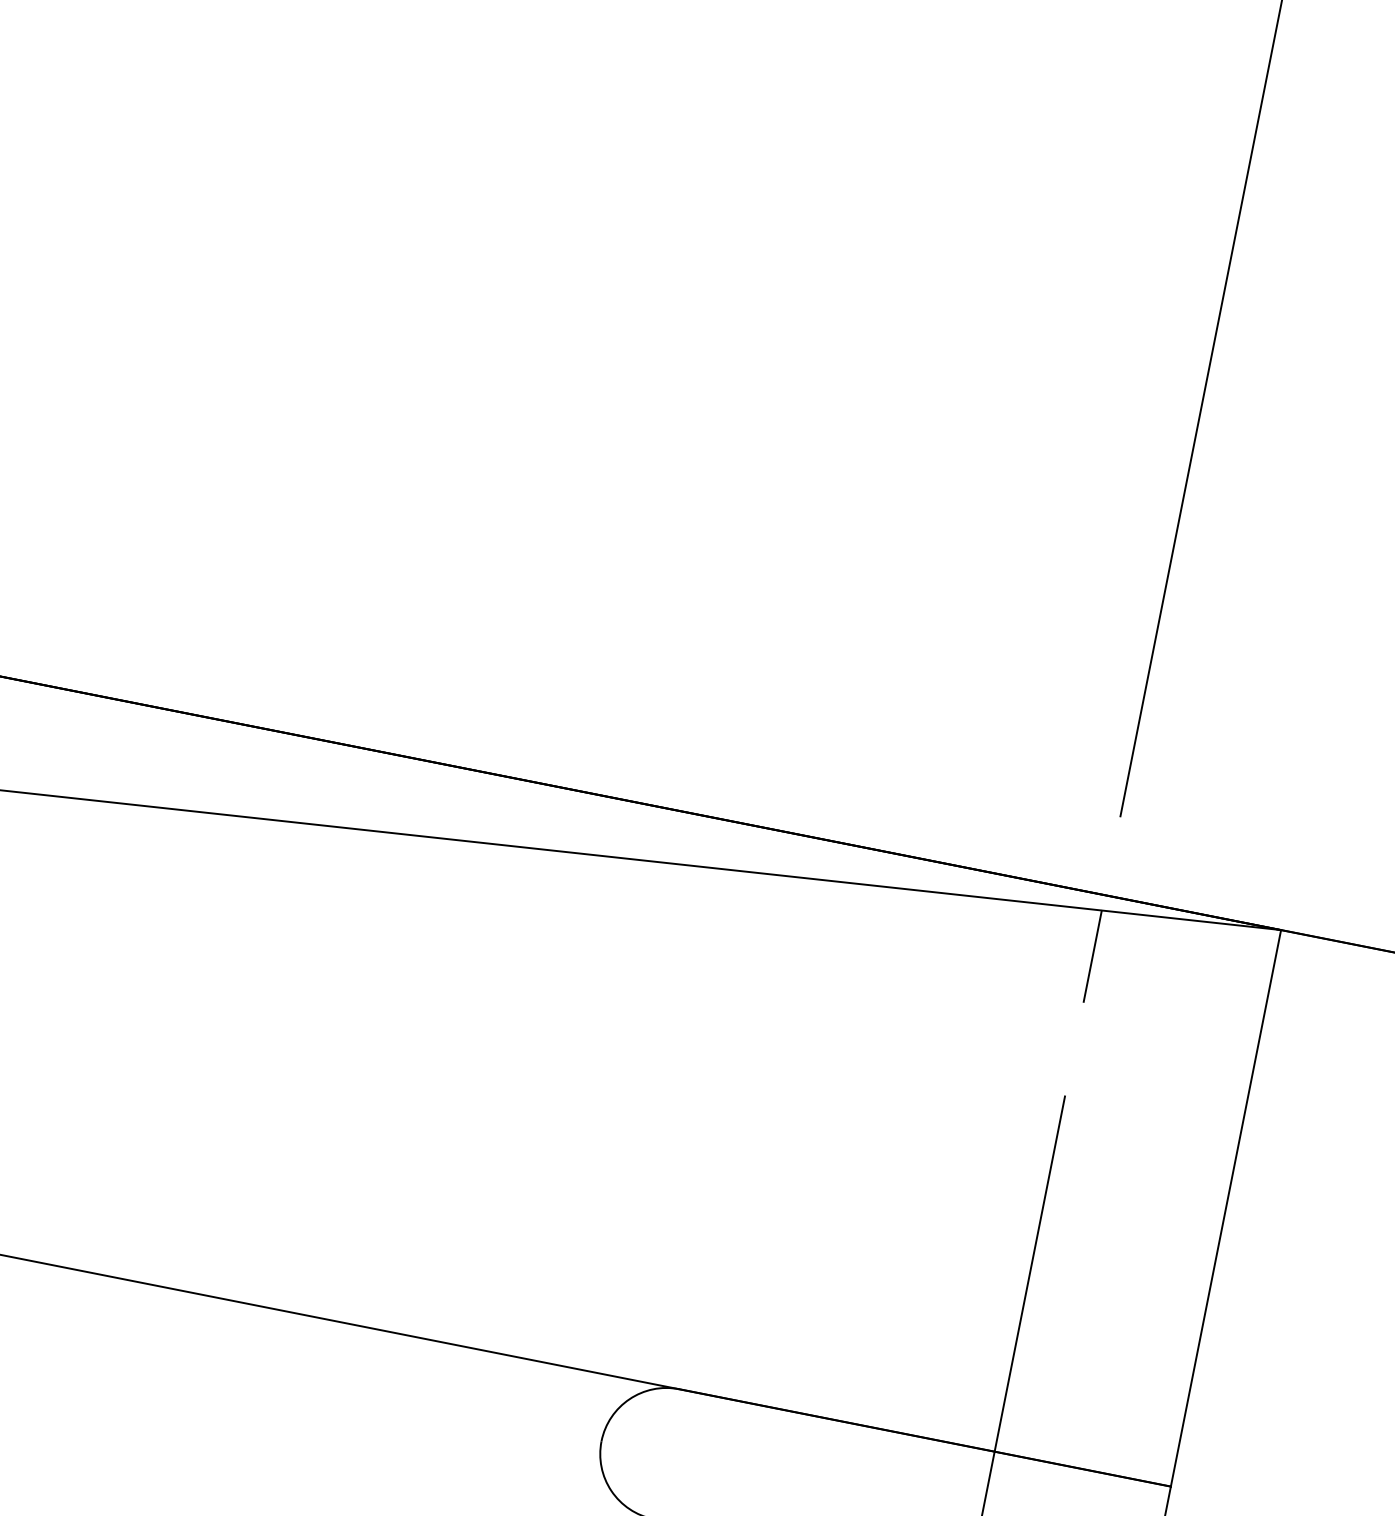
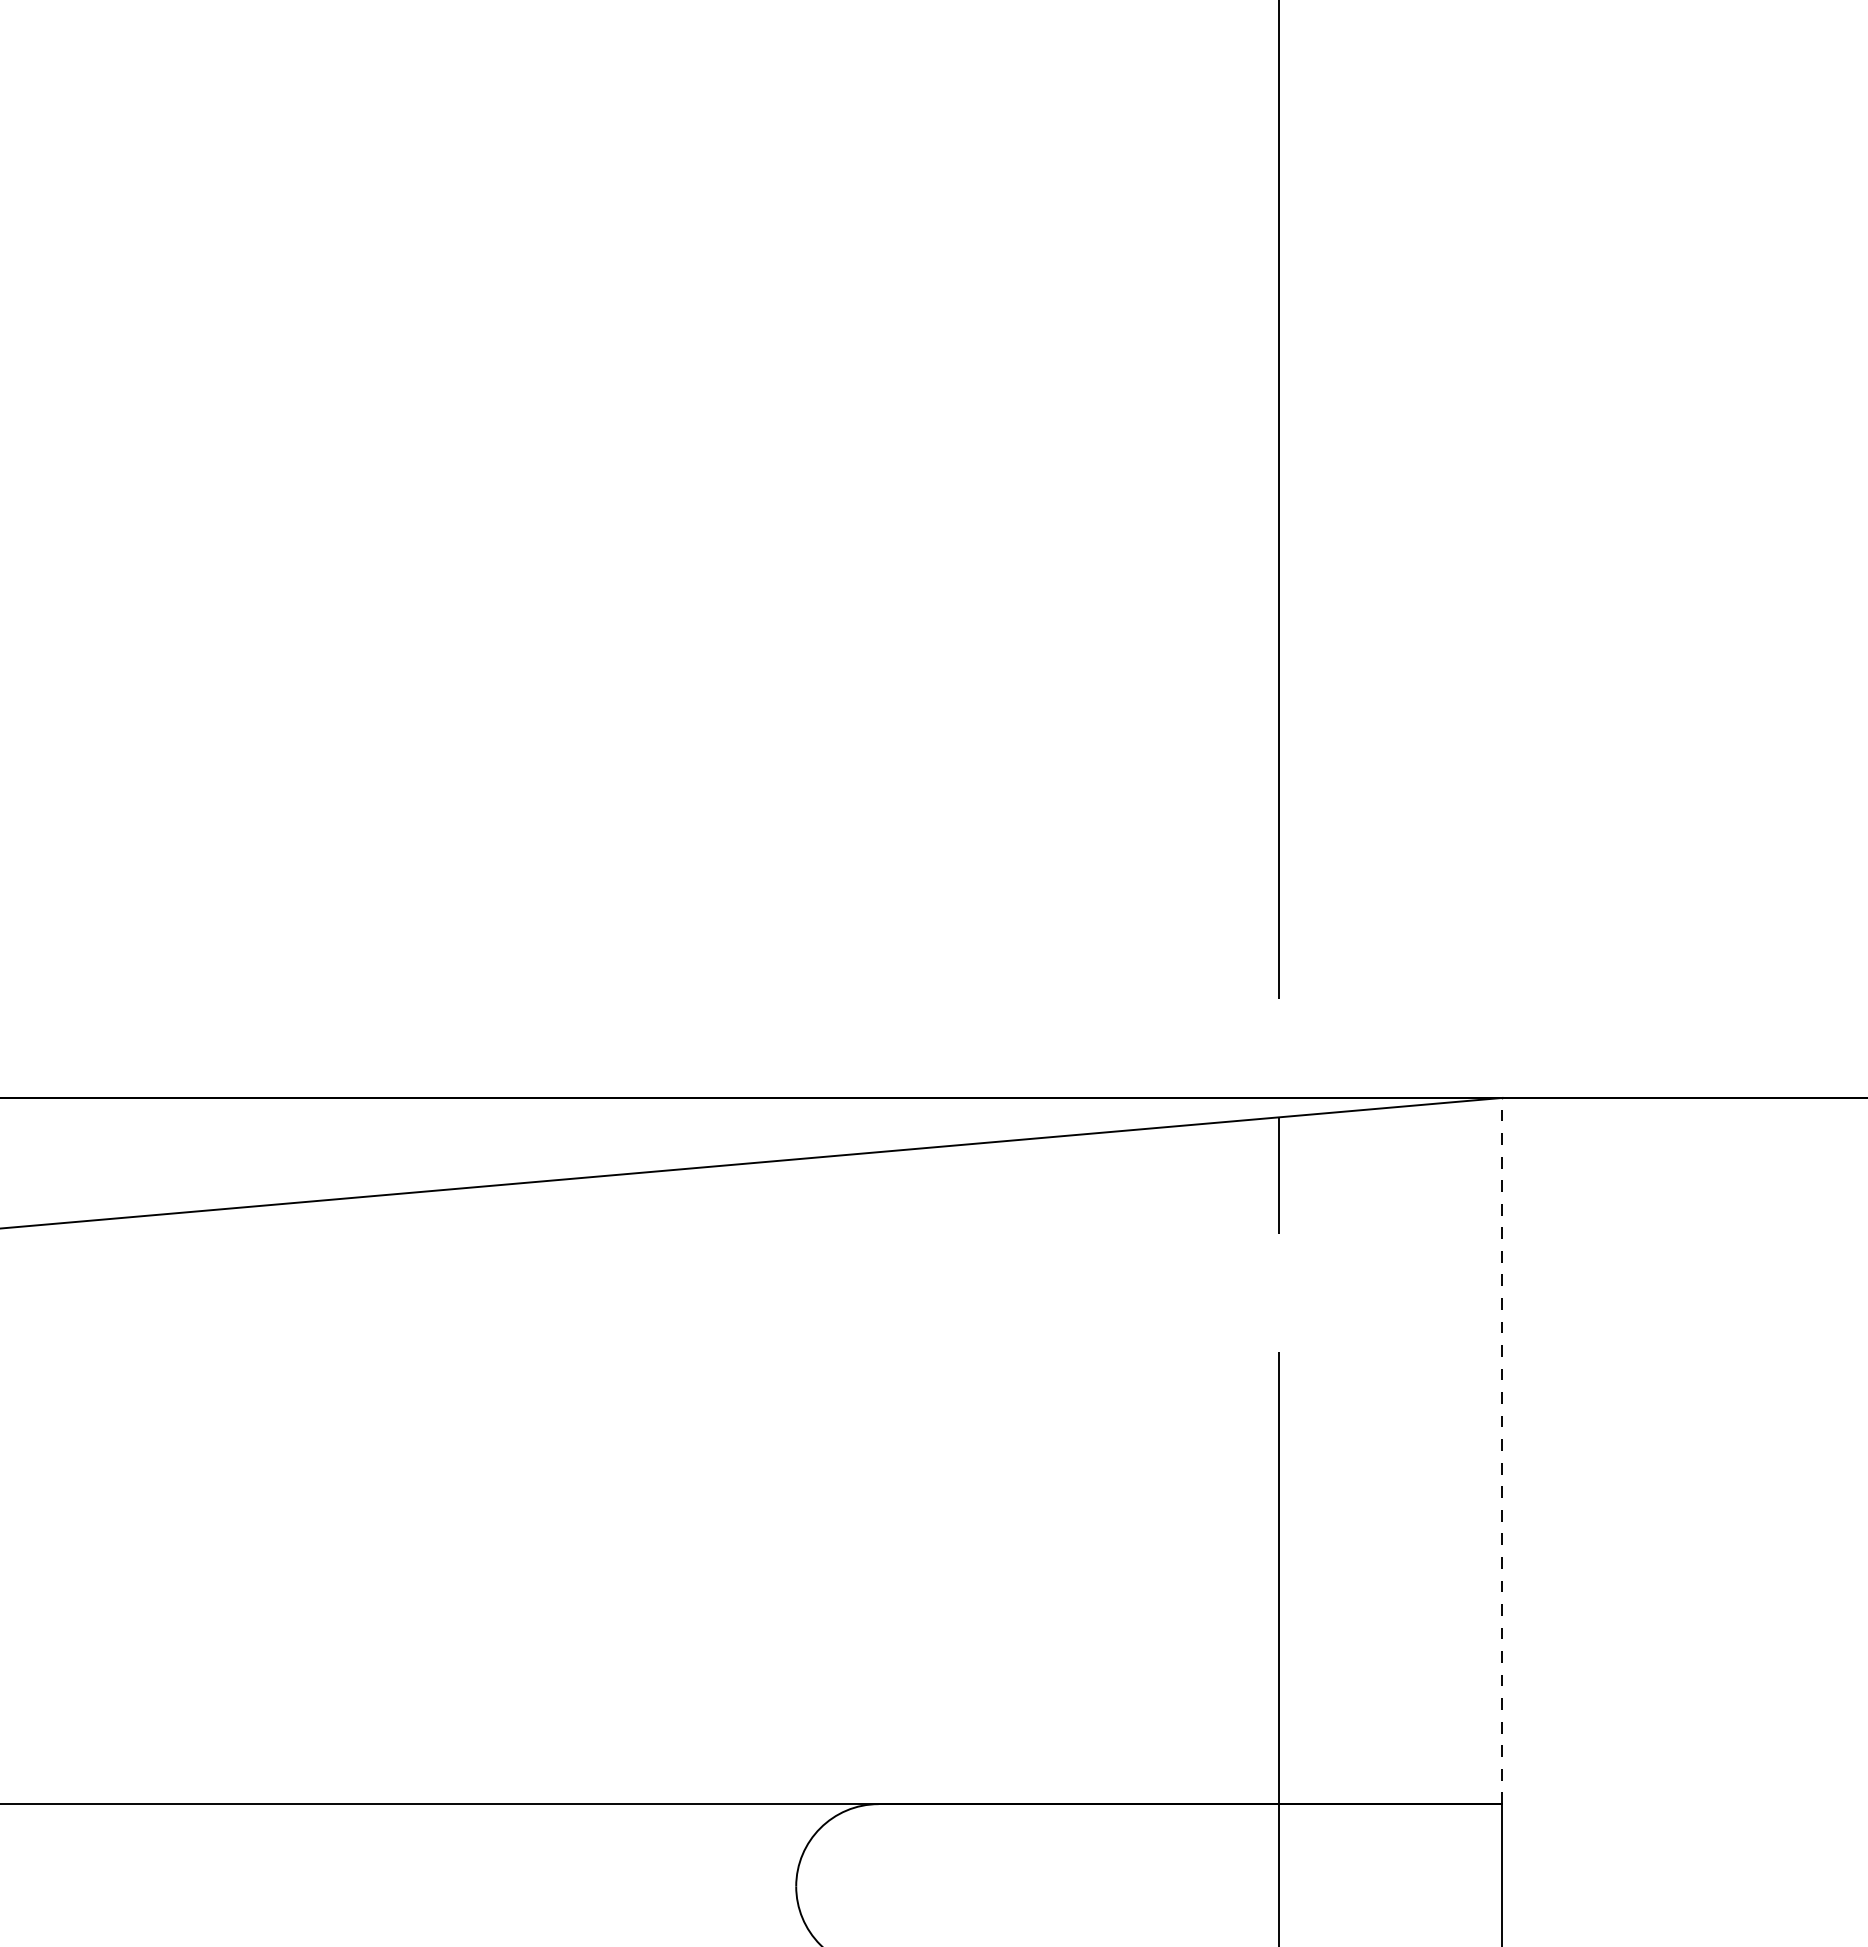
line: (1226, 1207) -> (1502, 1450), solid -> dashed

